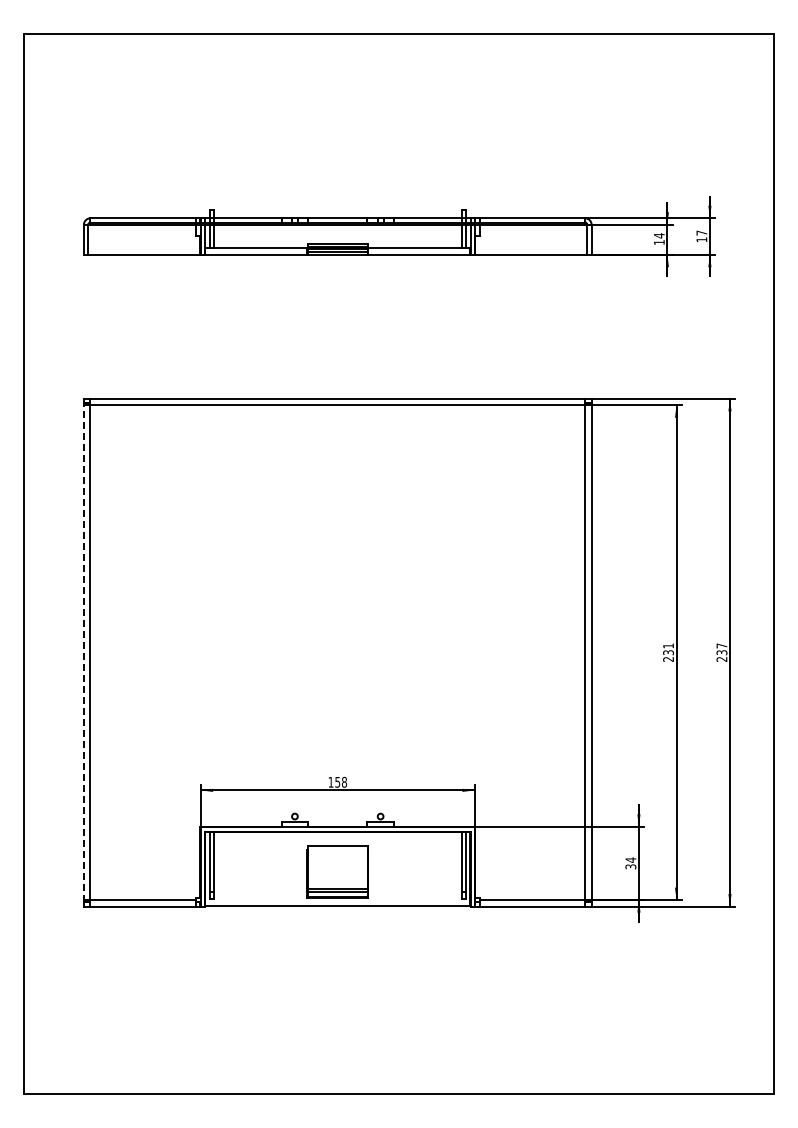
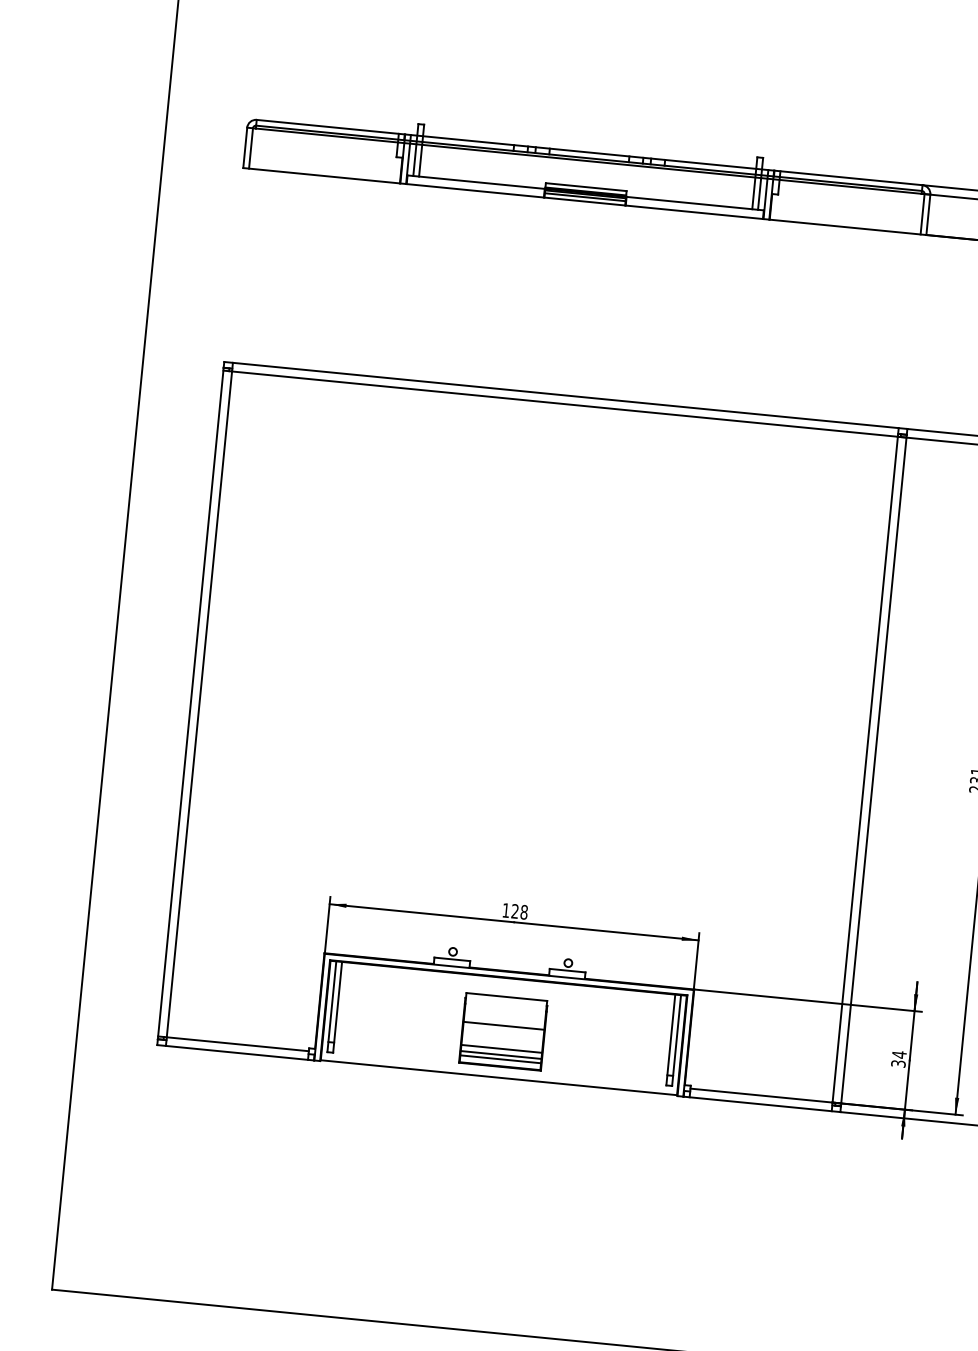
line: (83, 652) -> (190, 703), dashed -> solid
text: (337, 781) -> (514, 910), 158 -> 128
line: (337, 867) -> (503, 1026), added
line: (337, 884) -> (501, 1048), added

